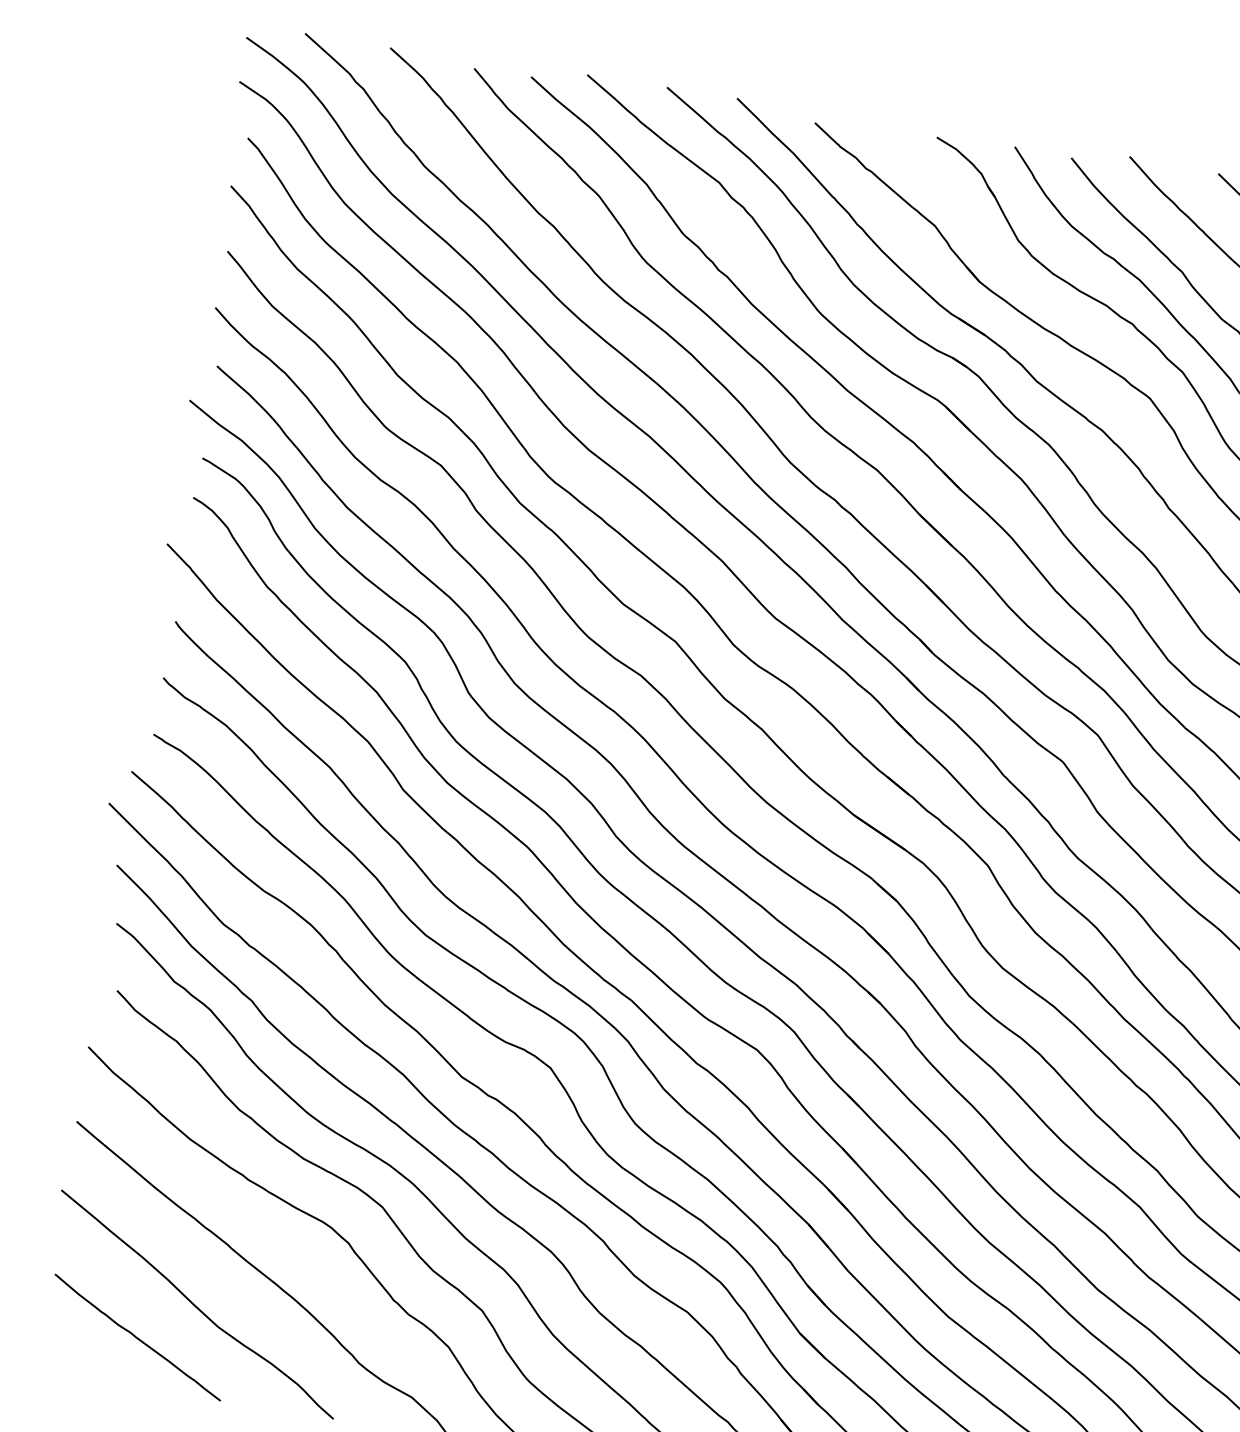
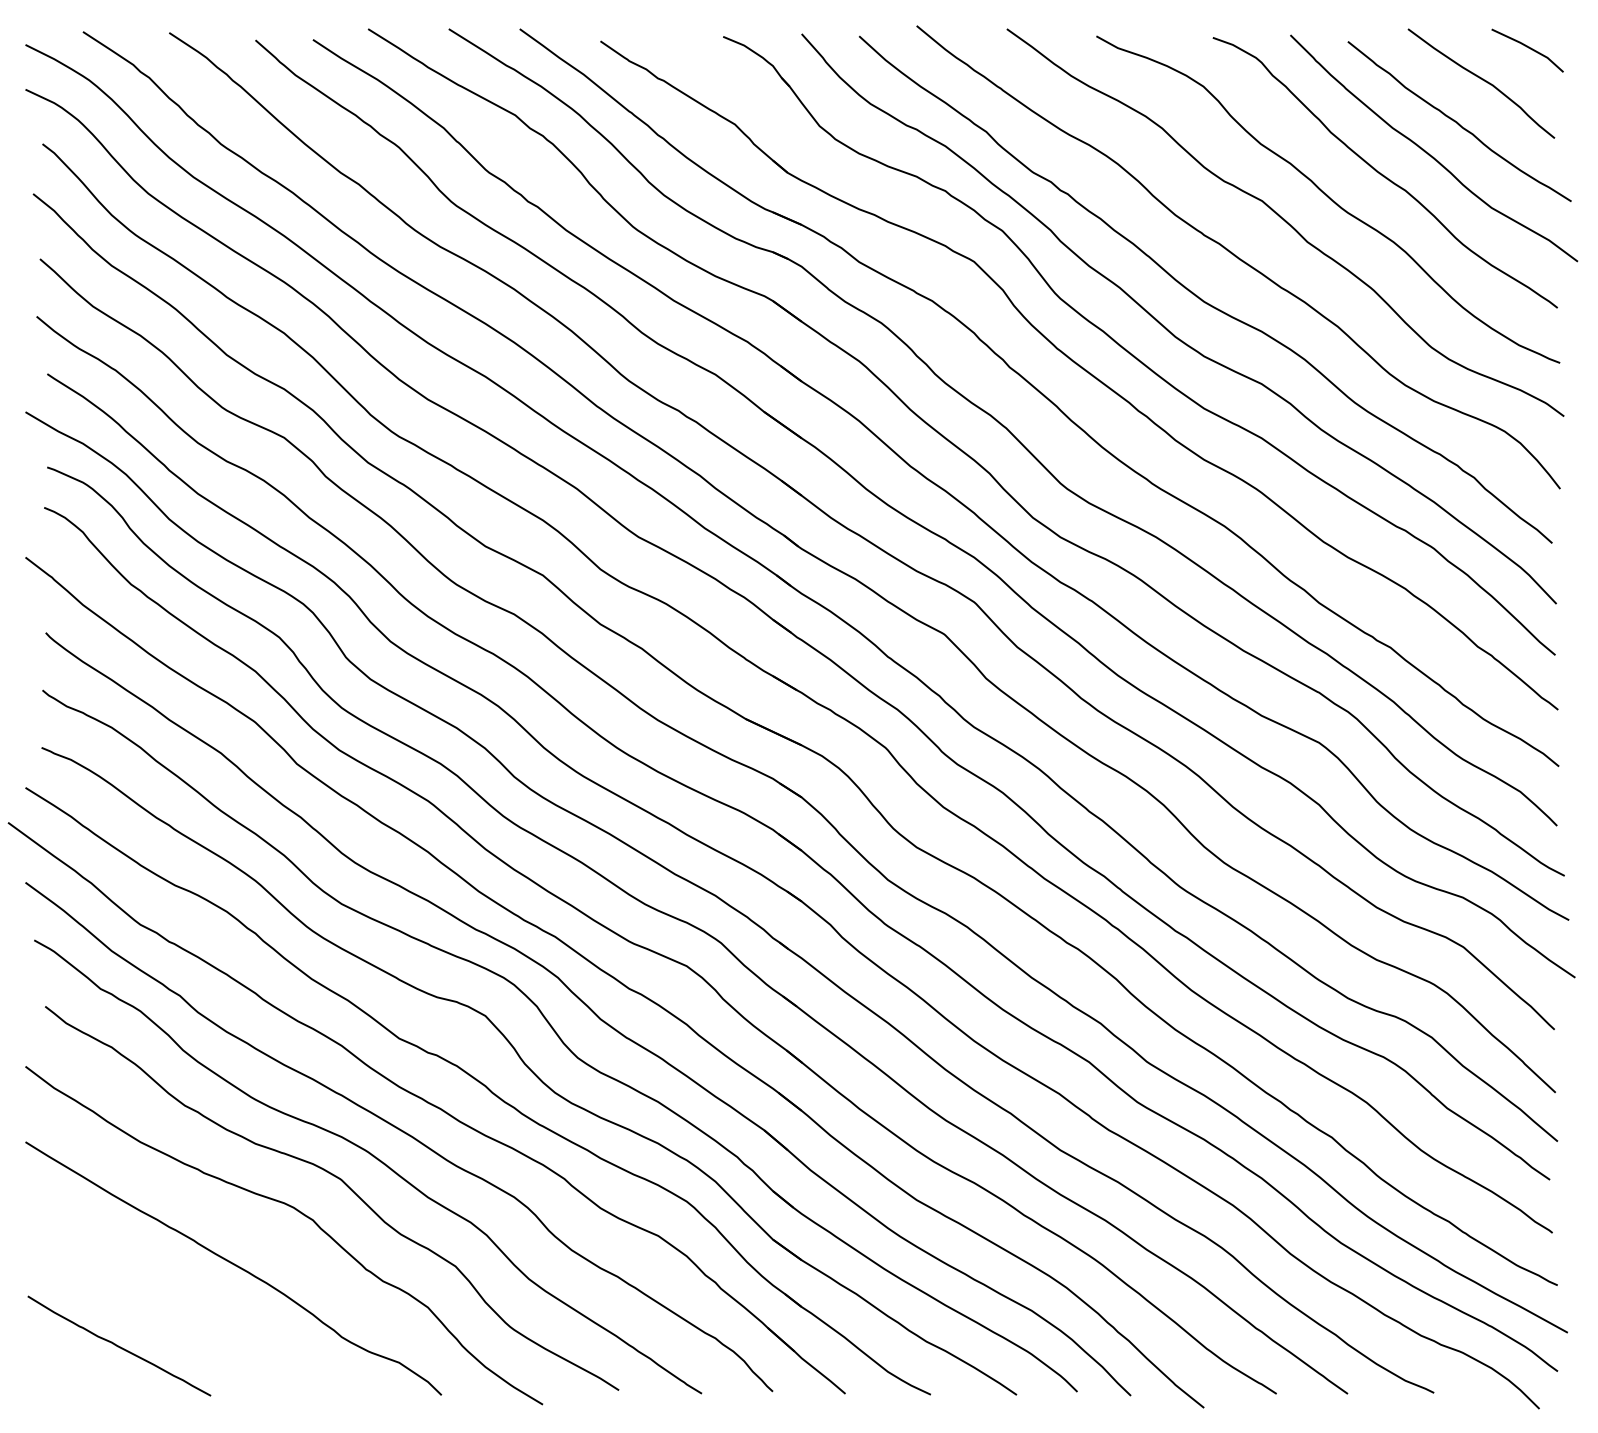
curve: (196, 1305) -> (172, 1305), removed

